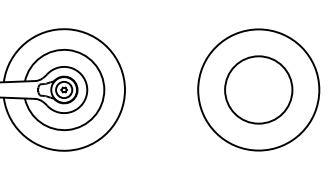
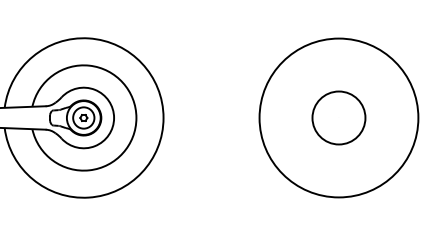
circle: (258, 89) -> (338, 117), size x0.6

